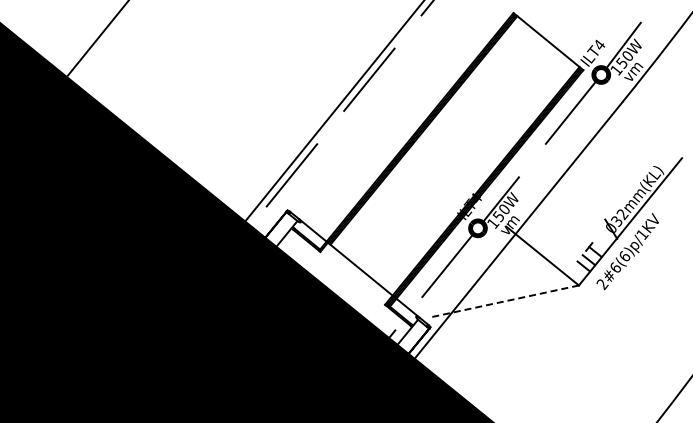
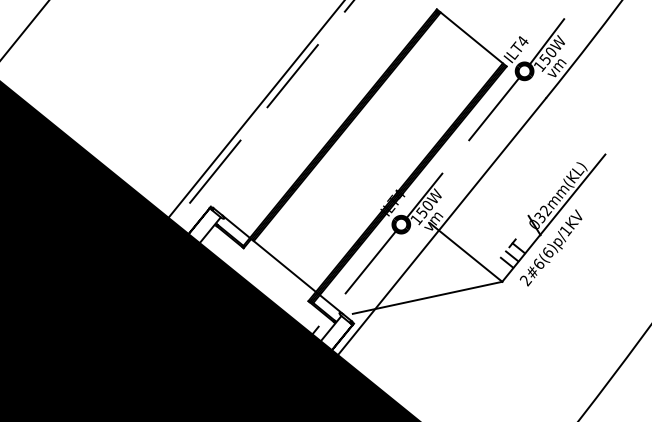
line: (503, 301) -> (426, 297), dashed -> solid

